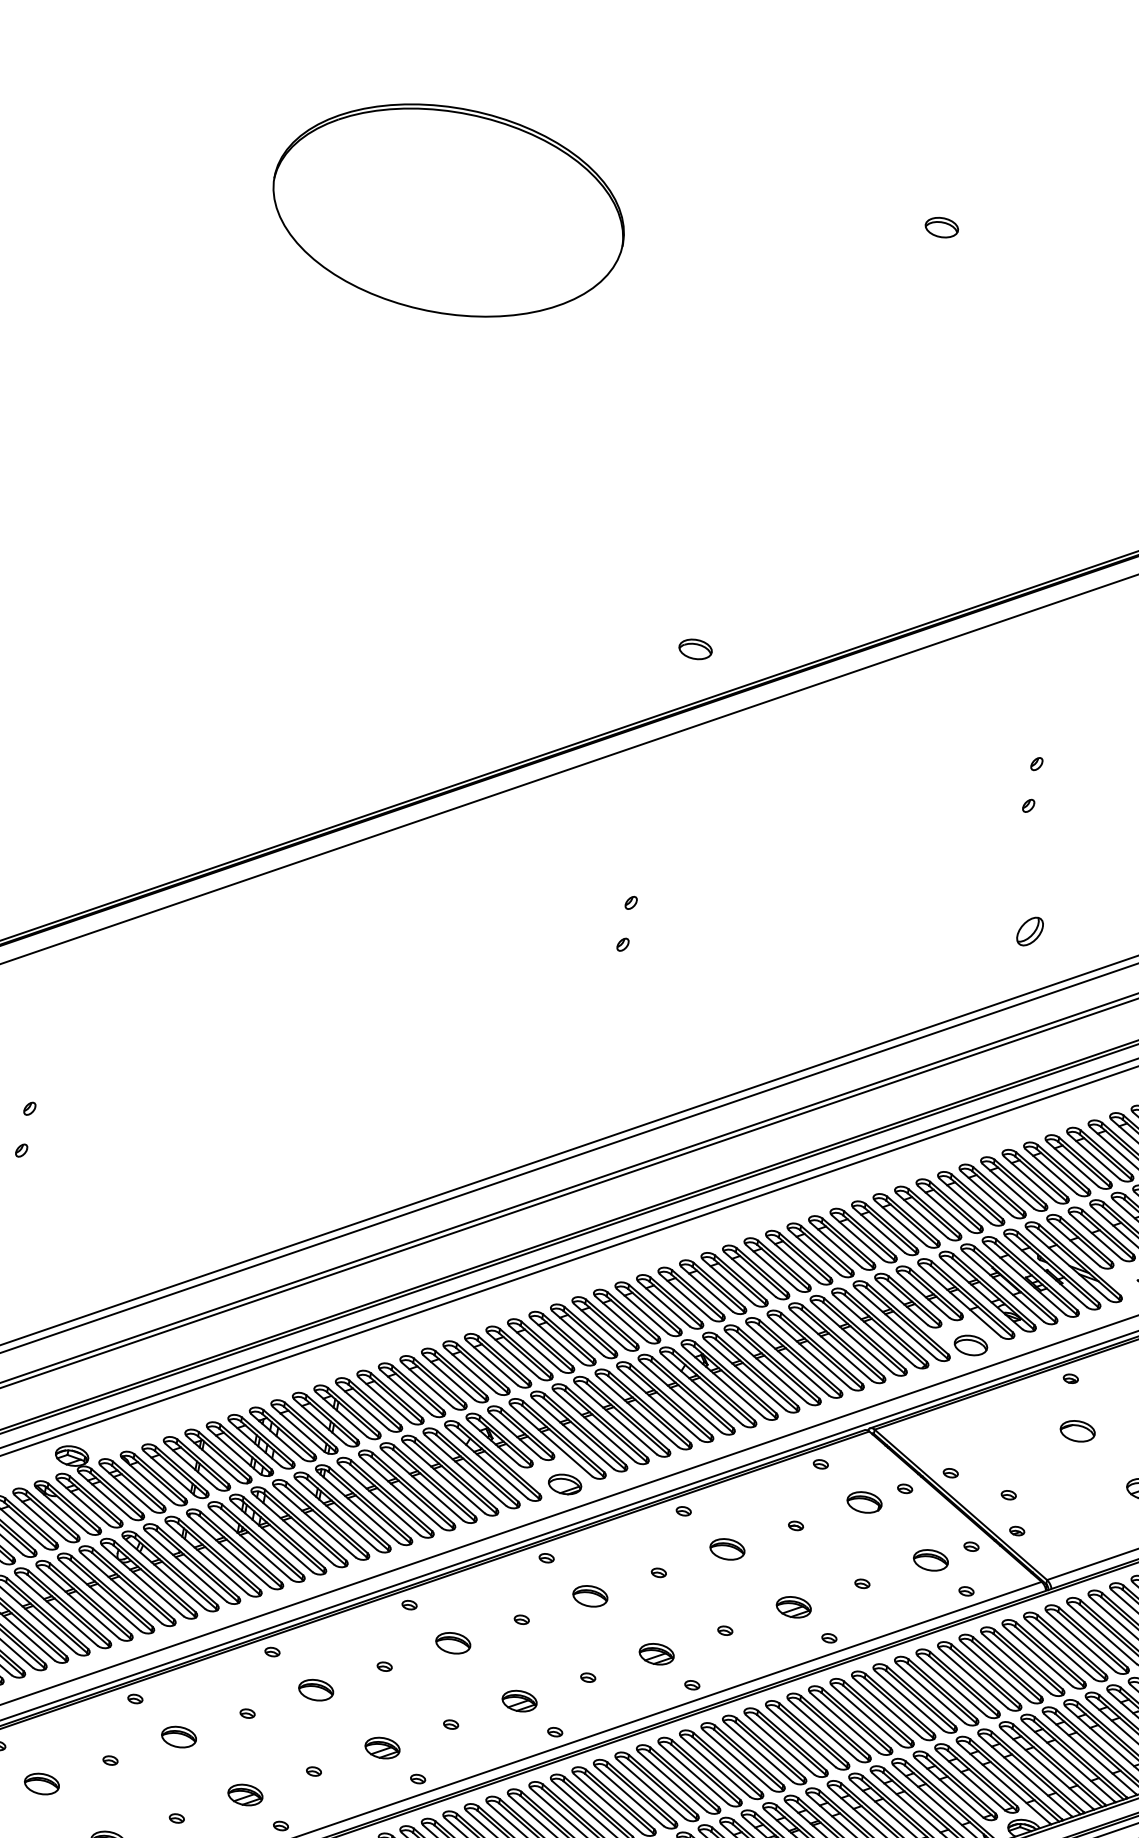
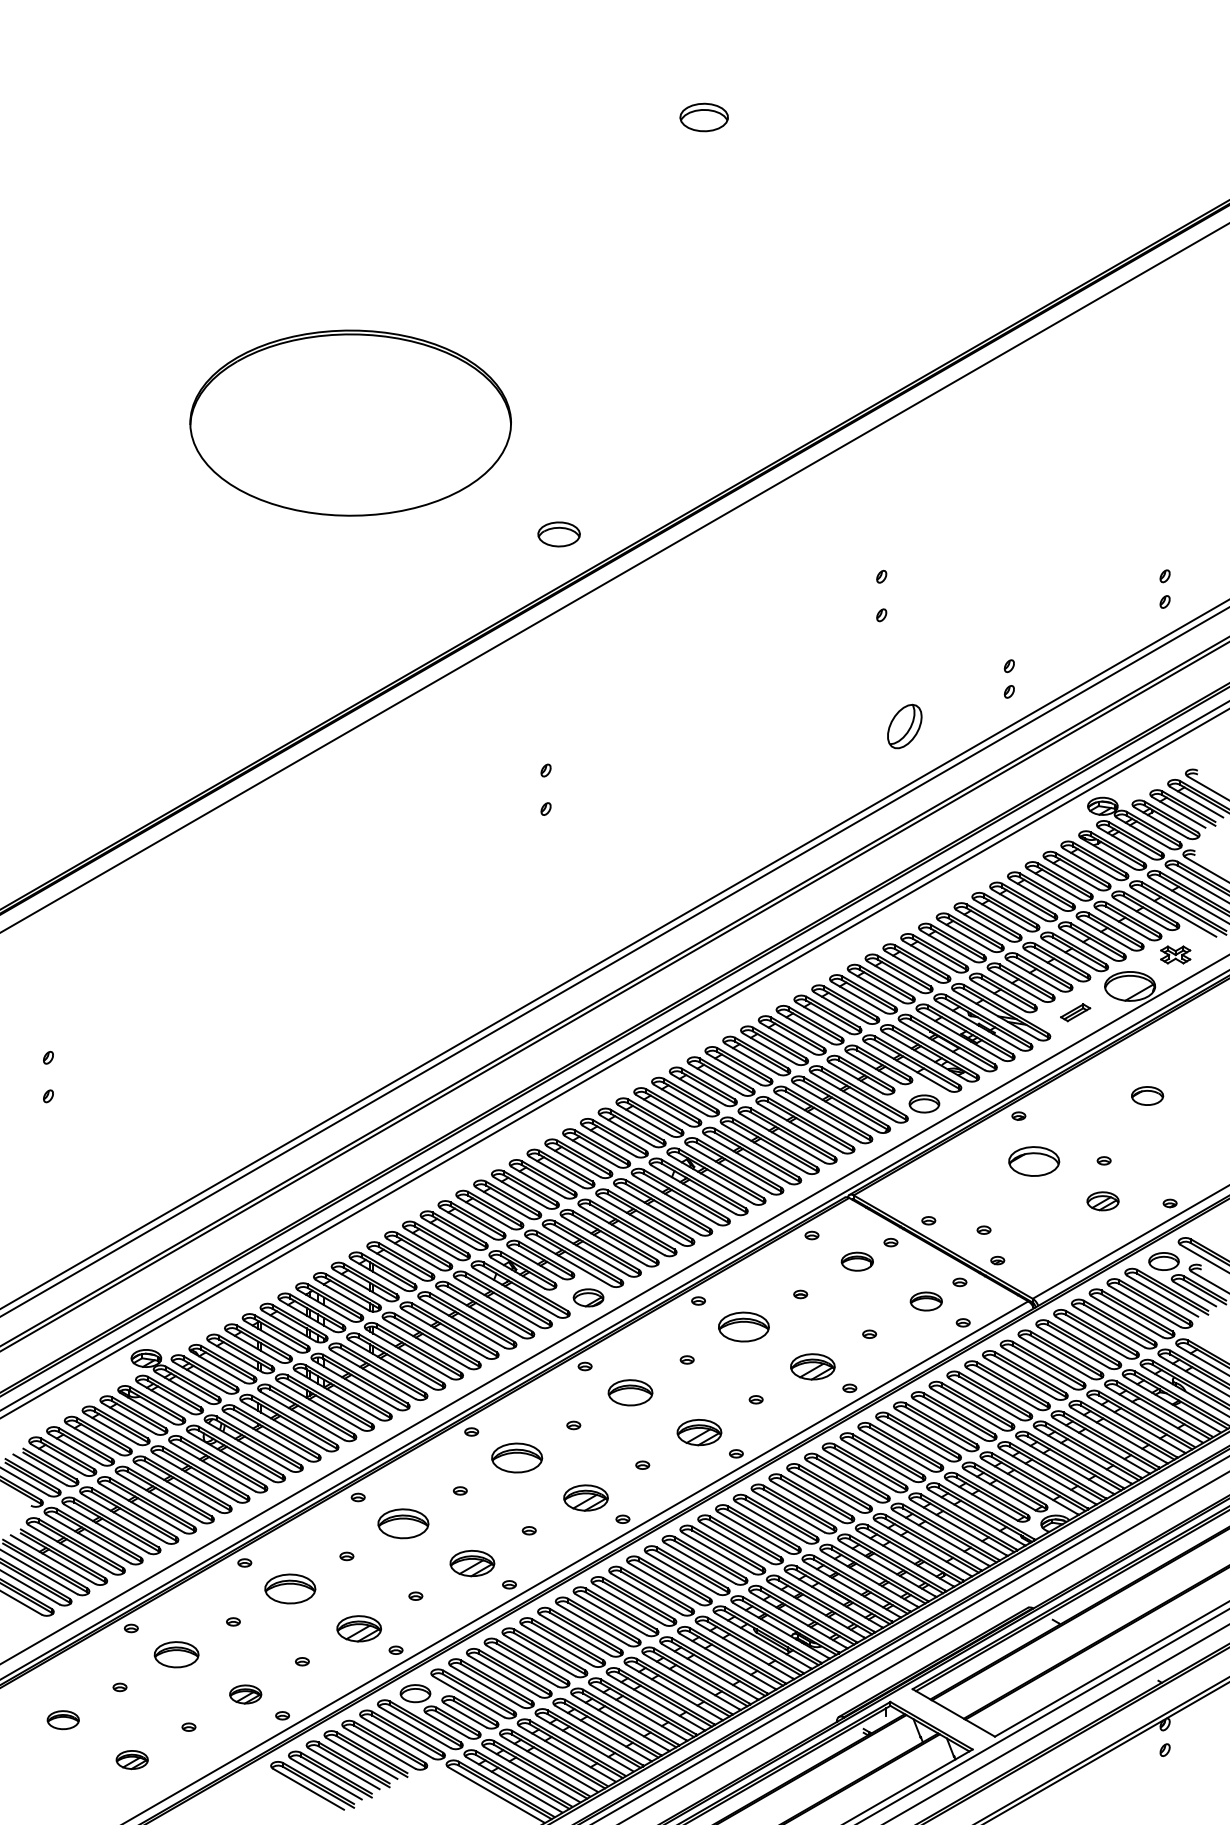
part: (448, 209) -> (350, 422), moved
part: (941, 227) -> (703, 117), size x1.6
part: (694, 649) -> (558, 534), size x1.4
part: (1029, 931) -> (904, 726), size x1.6
part: (1077, 1431) -> (1033, 1161), size x1.6
part: (726, 1549) -> (743, 1327), size x1.6
part: (590, 1596) -> (630, 1392), size x1.4
part: (793, 1607) -> (812, 1367), size x1.4
part: (452, 1643) -> (516, 1458), size x1.6
part: (656, 1654) -> (699, 1432), size x1.4
part: (316, 1689) -> (403, 1523), size x1.6
part: (519, 1700) -> (585, 1497), size x1.4
part: (178, 1737) -> (289, 1589), size x1.6
part: (382, 1748) -> (472, 1563), size x1.4
part: (41, 1783) -> (176, 1654), size x1.4
part: (244, 1795) -> (358, 1629), size x1.4

